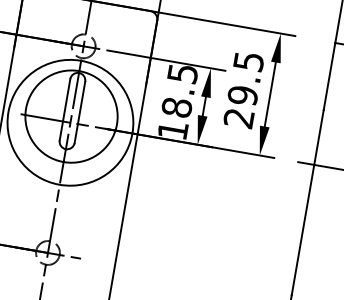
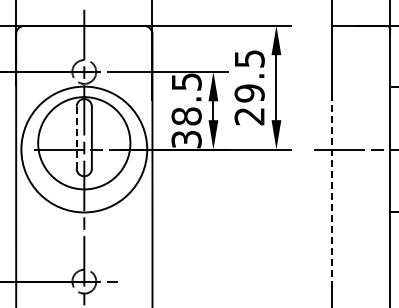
line: (64, 110) -> (76, 138), solid -> dashed
text: (172, 130) -> (186, 139), 18.5 -> 38.5
line: (307, 202) -> (331, 187), solid -> dashed

